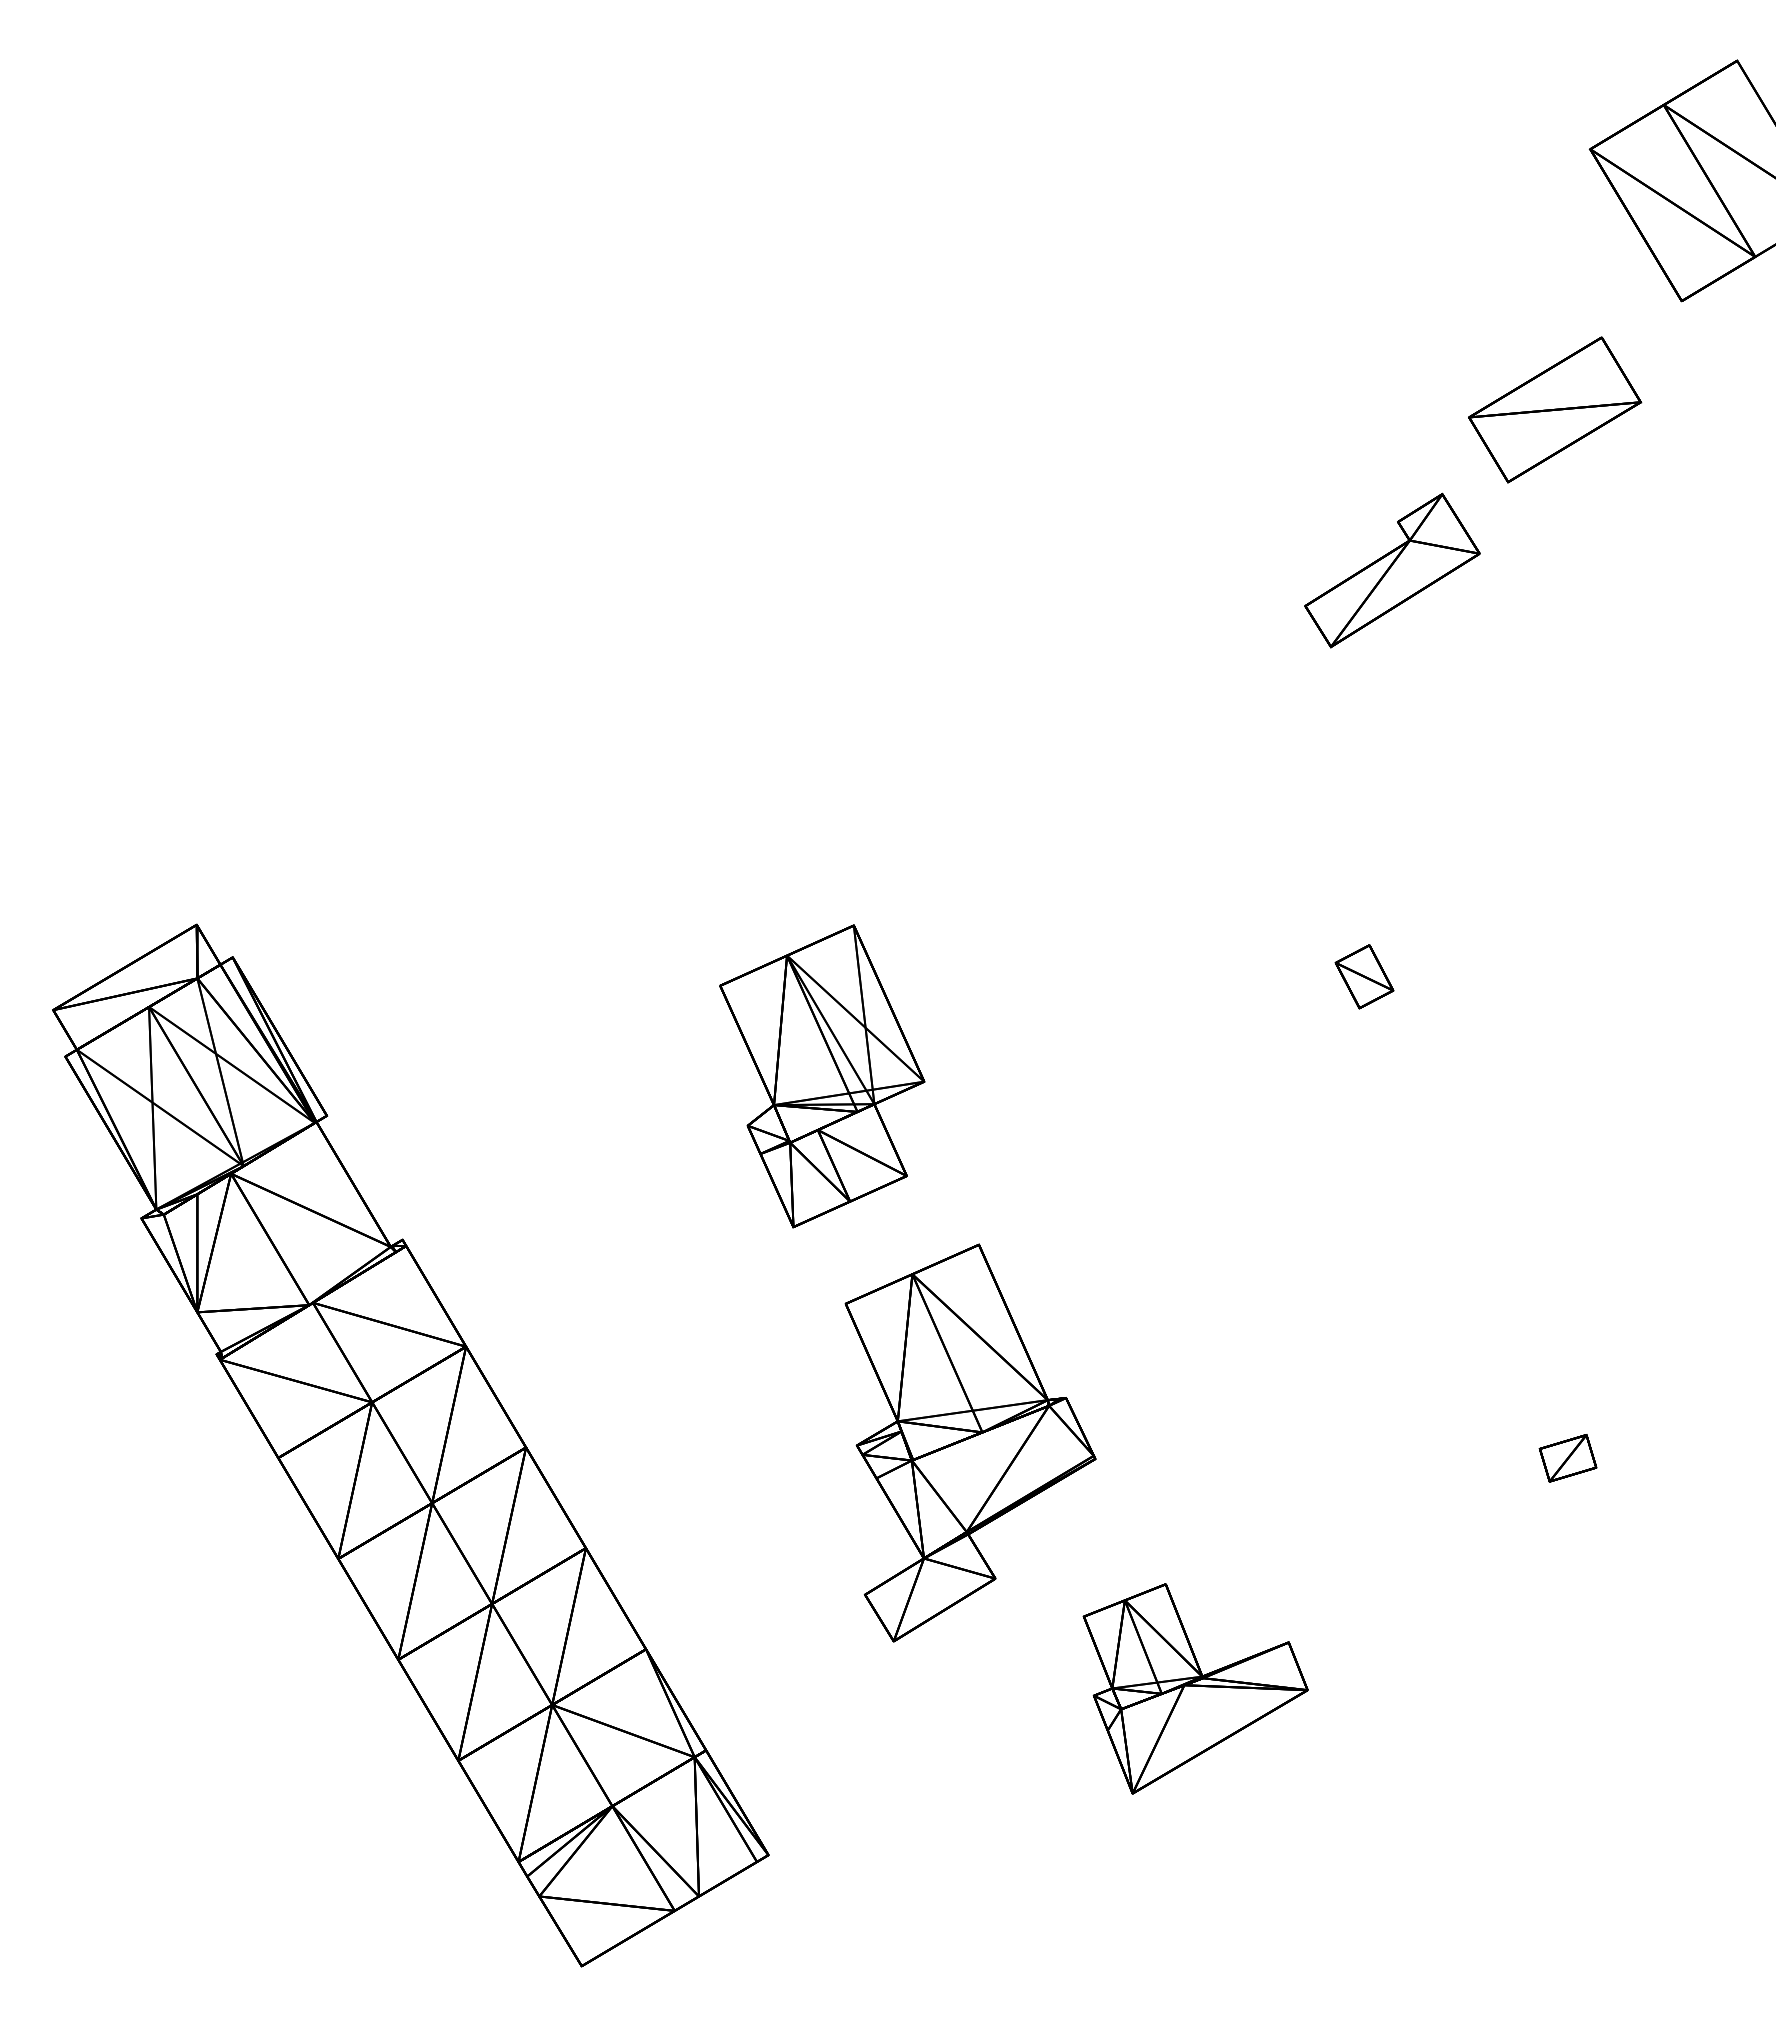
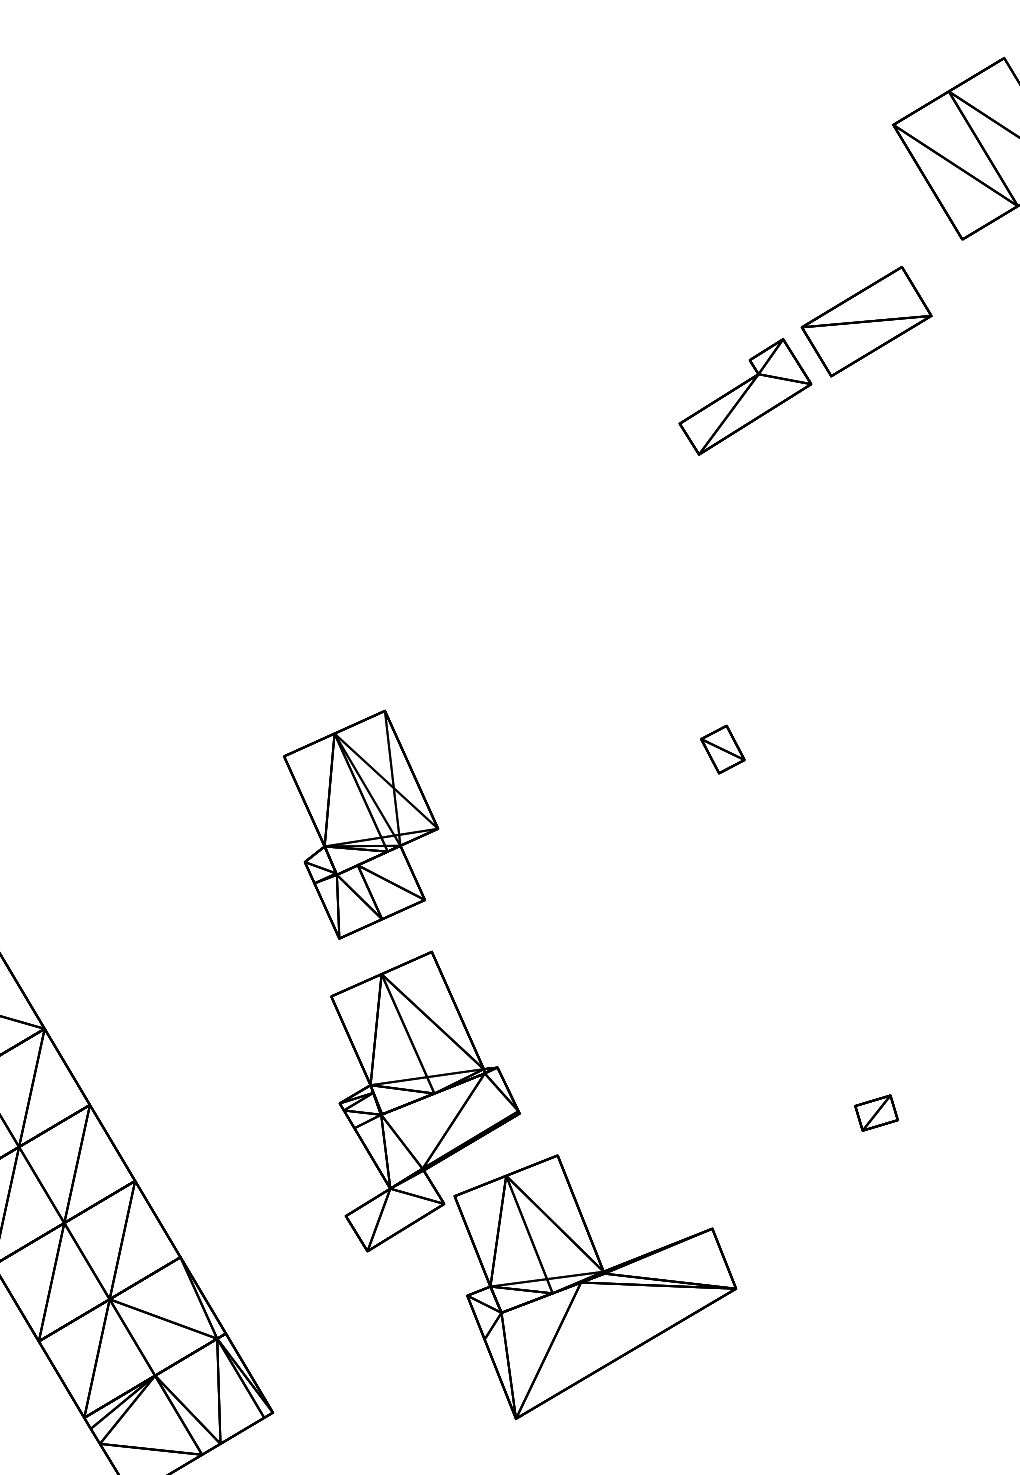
part: (1392, 570) -> (745, 396), moved
part: (822, 1076) -> (361, 824), moved
part: (1195, 1688) -> (595, 1286), size x1.67

